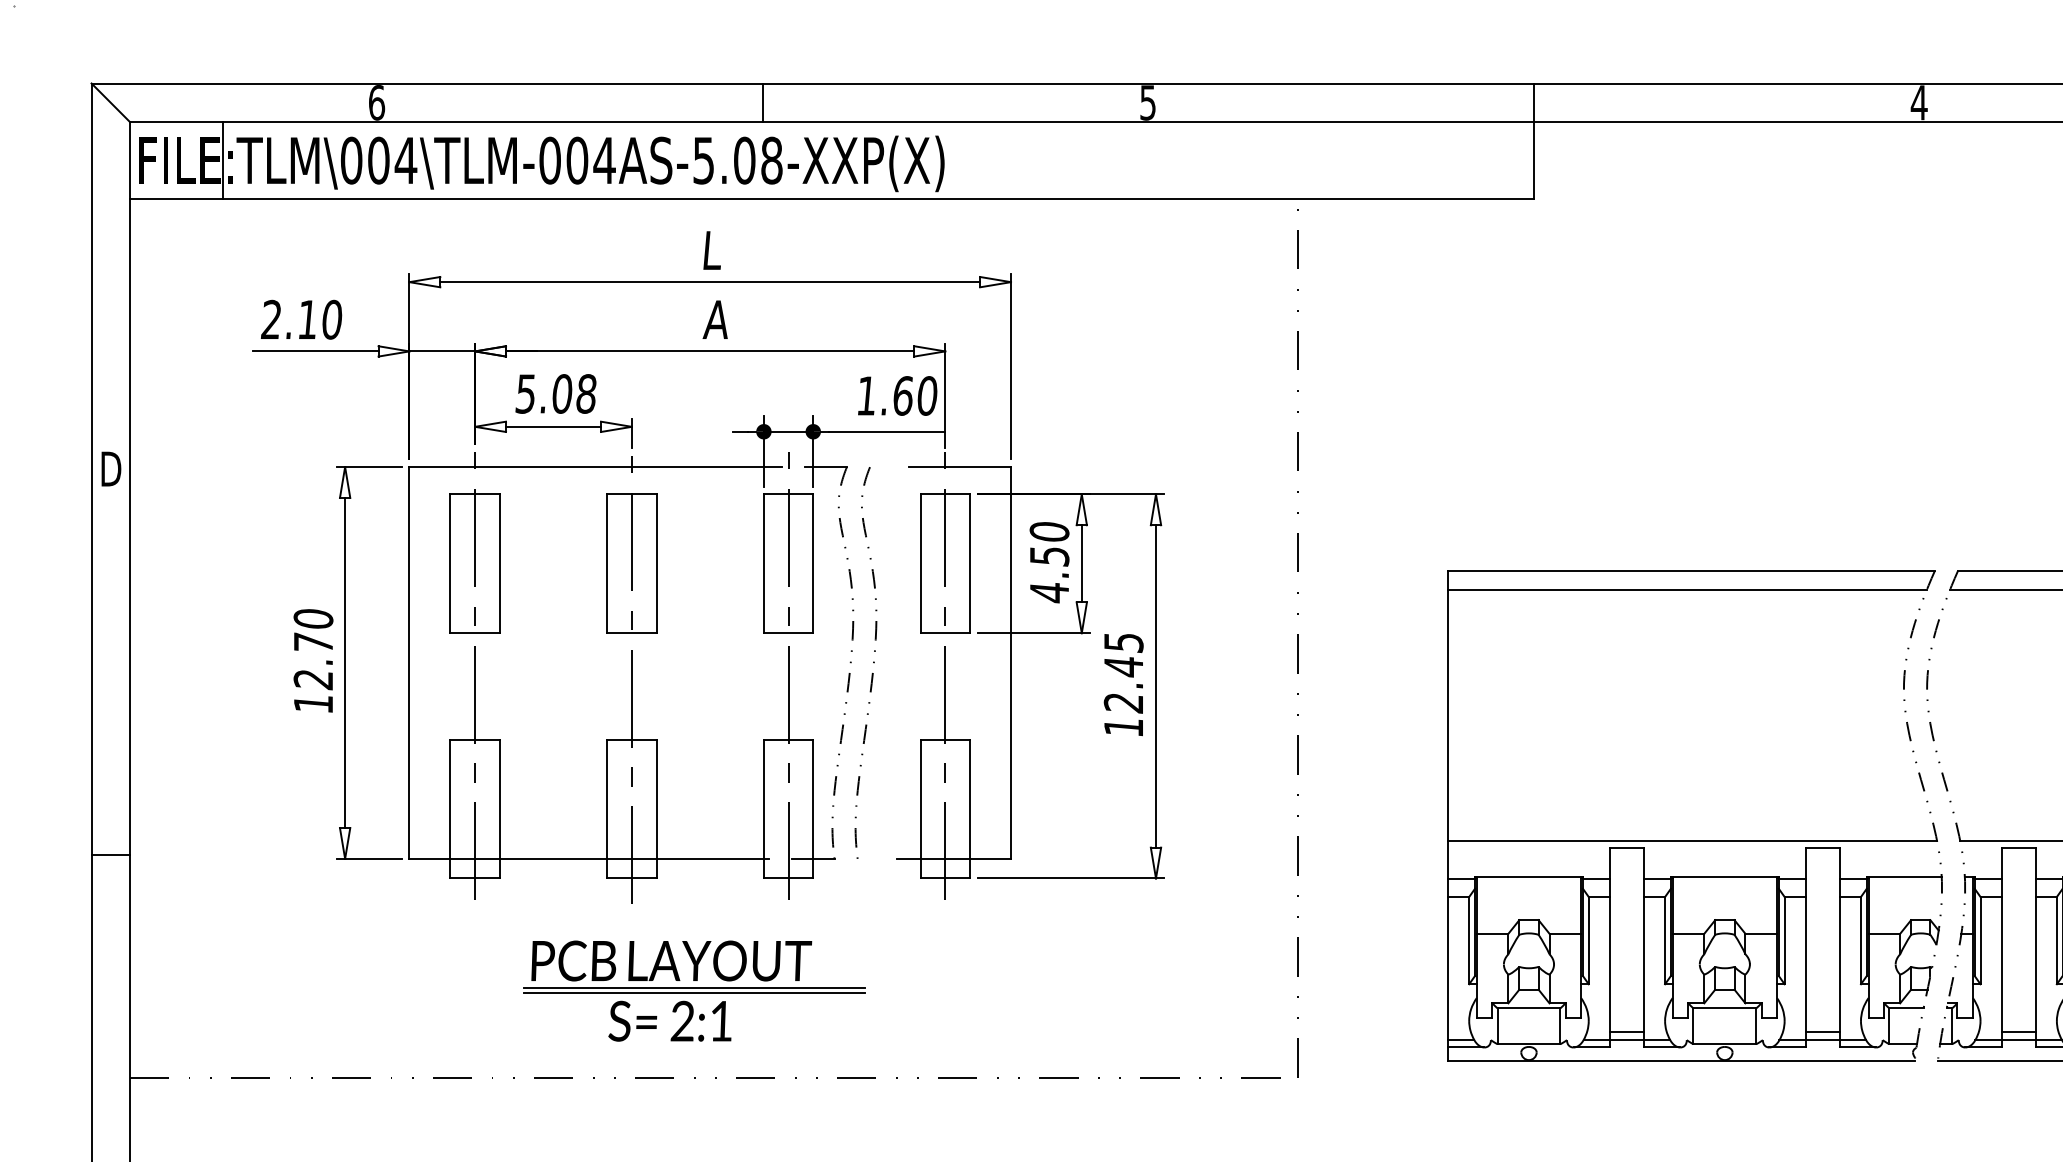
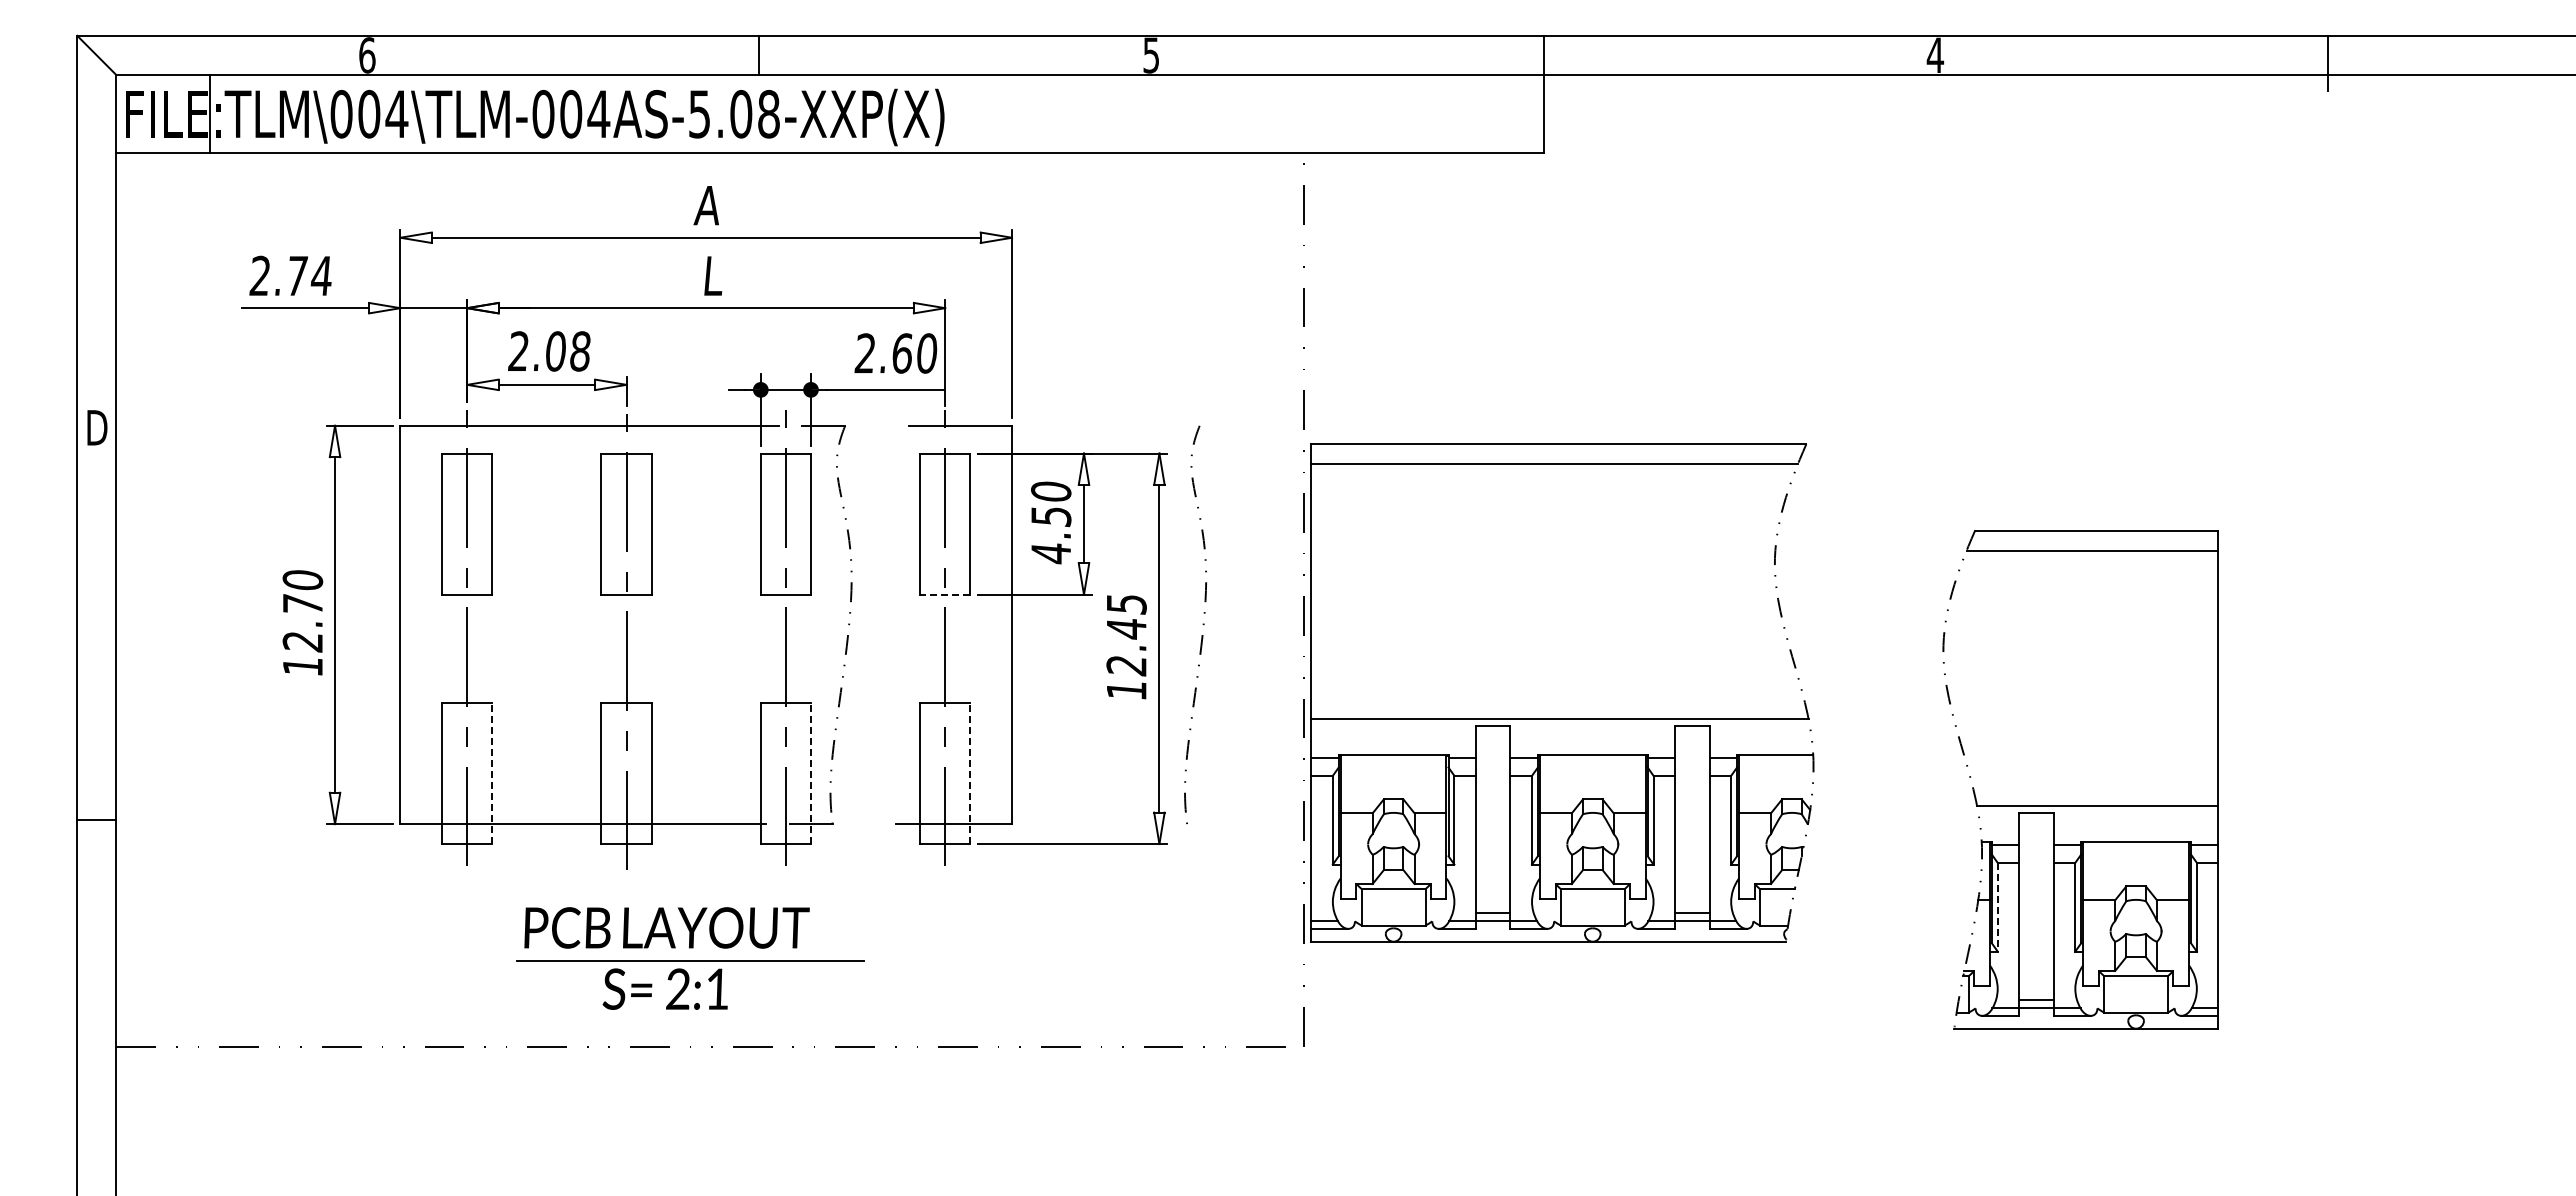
text: (709, 250) -> (705, 205), L -> A
text: (320, 319) -> (309, 275), 2.10 -> 2.74
text: (714, 319) -> (710, 275), A -> L
text: (525, 394) -> (518, 351), 5.08 -> 2.08
text: (865, 395) -> (864, 353), 1.60 -> 2.60
line: (944, 633) -> (944, 594), solid -> dashed
curve: (872, 662) -> (1202, 624), moved
line: (500, 809) -> (492, 773), solid -> dashed
line: (812, 809) -> (810, 773), solid -> dashed
line: (970, 809) -> (970, 773), solid -> dashed
part: (1695, 840) -> (1562, 718), moved
line: (1980, 940) -> (1997, 907), solid -> dashed
line: (694, 988) -> (690, 955), removed

